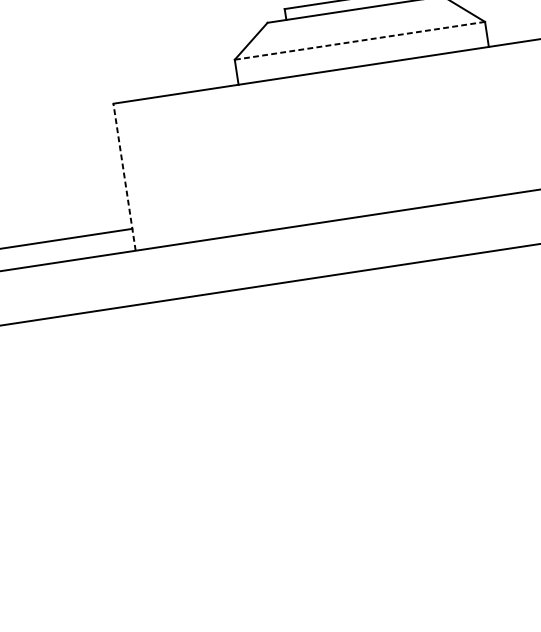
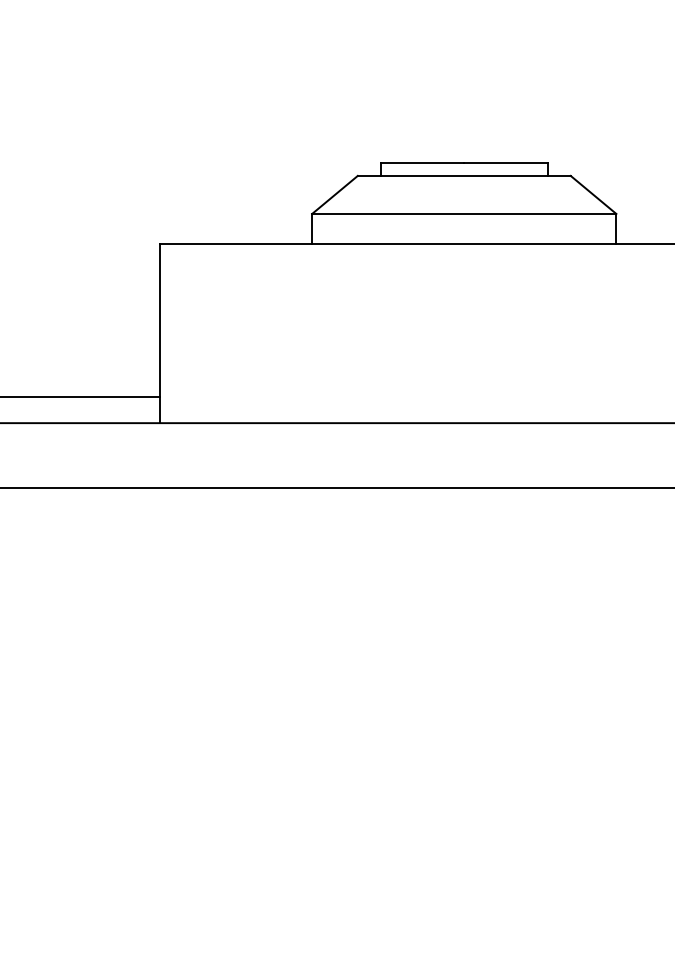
line: (359, 40) -> (463, 213), dashed -> solid
line: (124, 177) -> (159, 333), dashed -> solid

